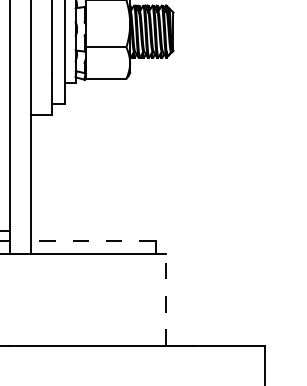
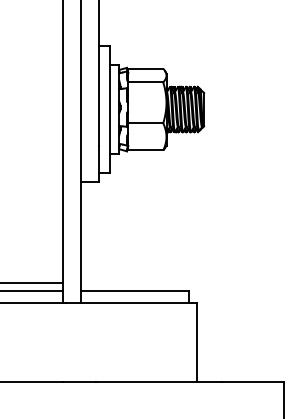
line: (93, 241) -> (134, 291), dashed -> solid
line: (165, 300) -> (197, 342), dashed -> solid

